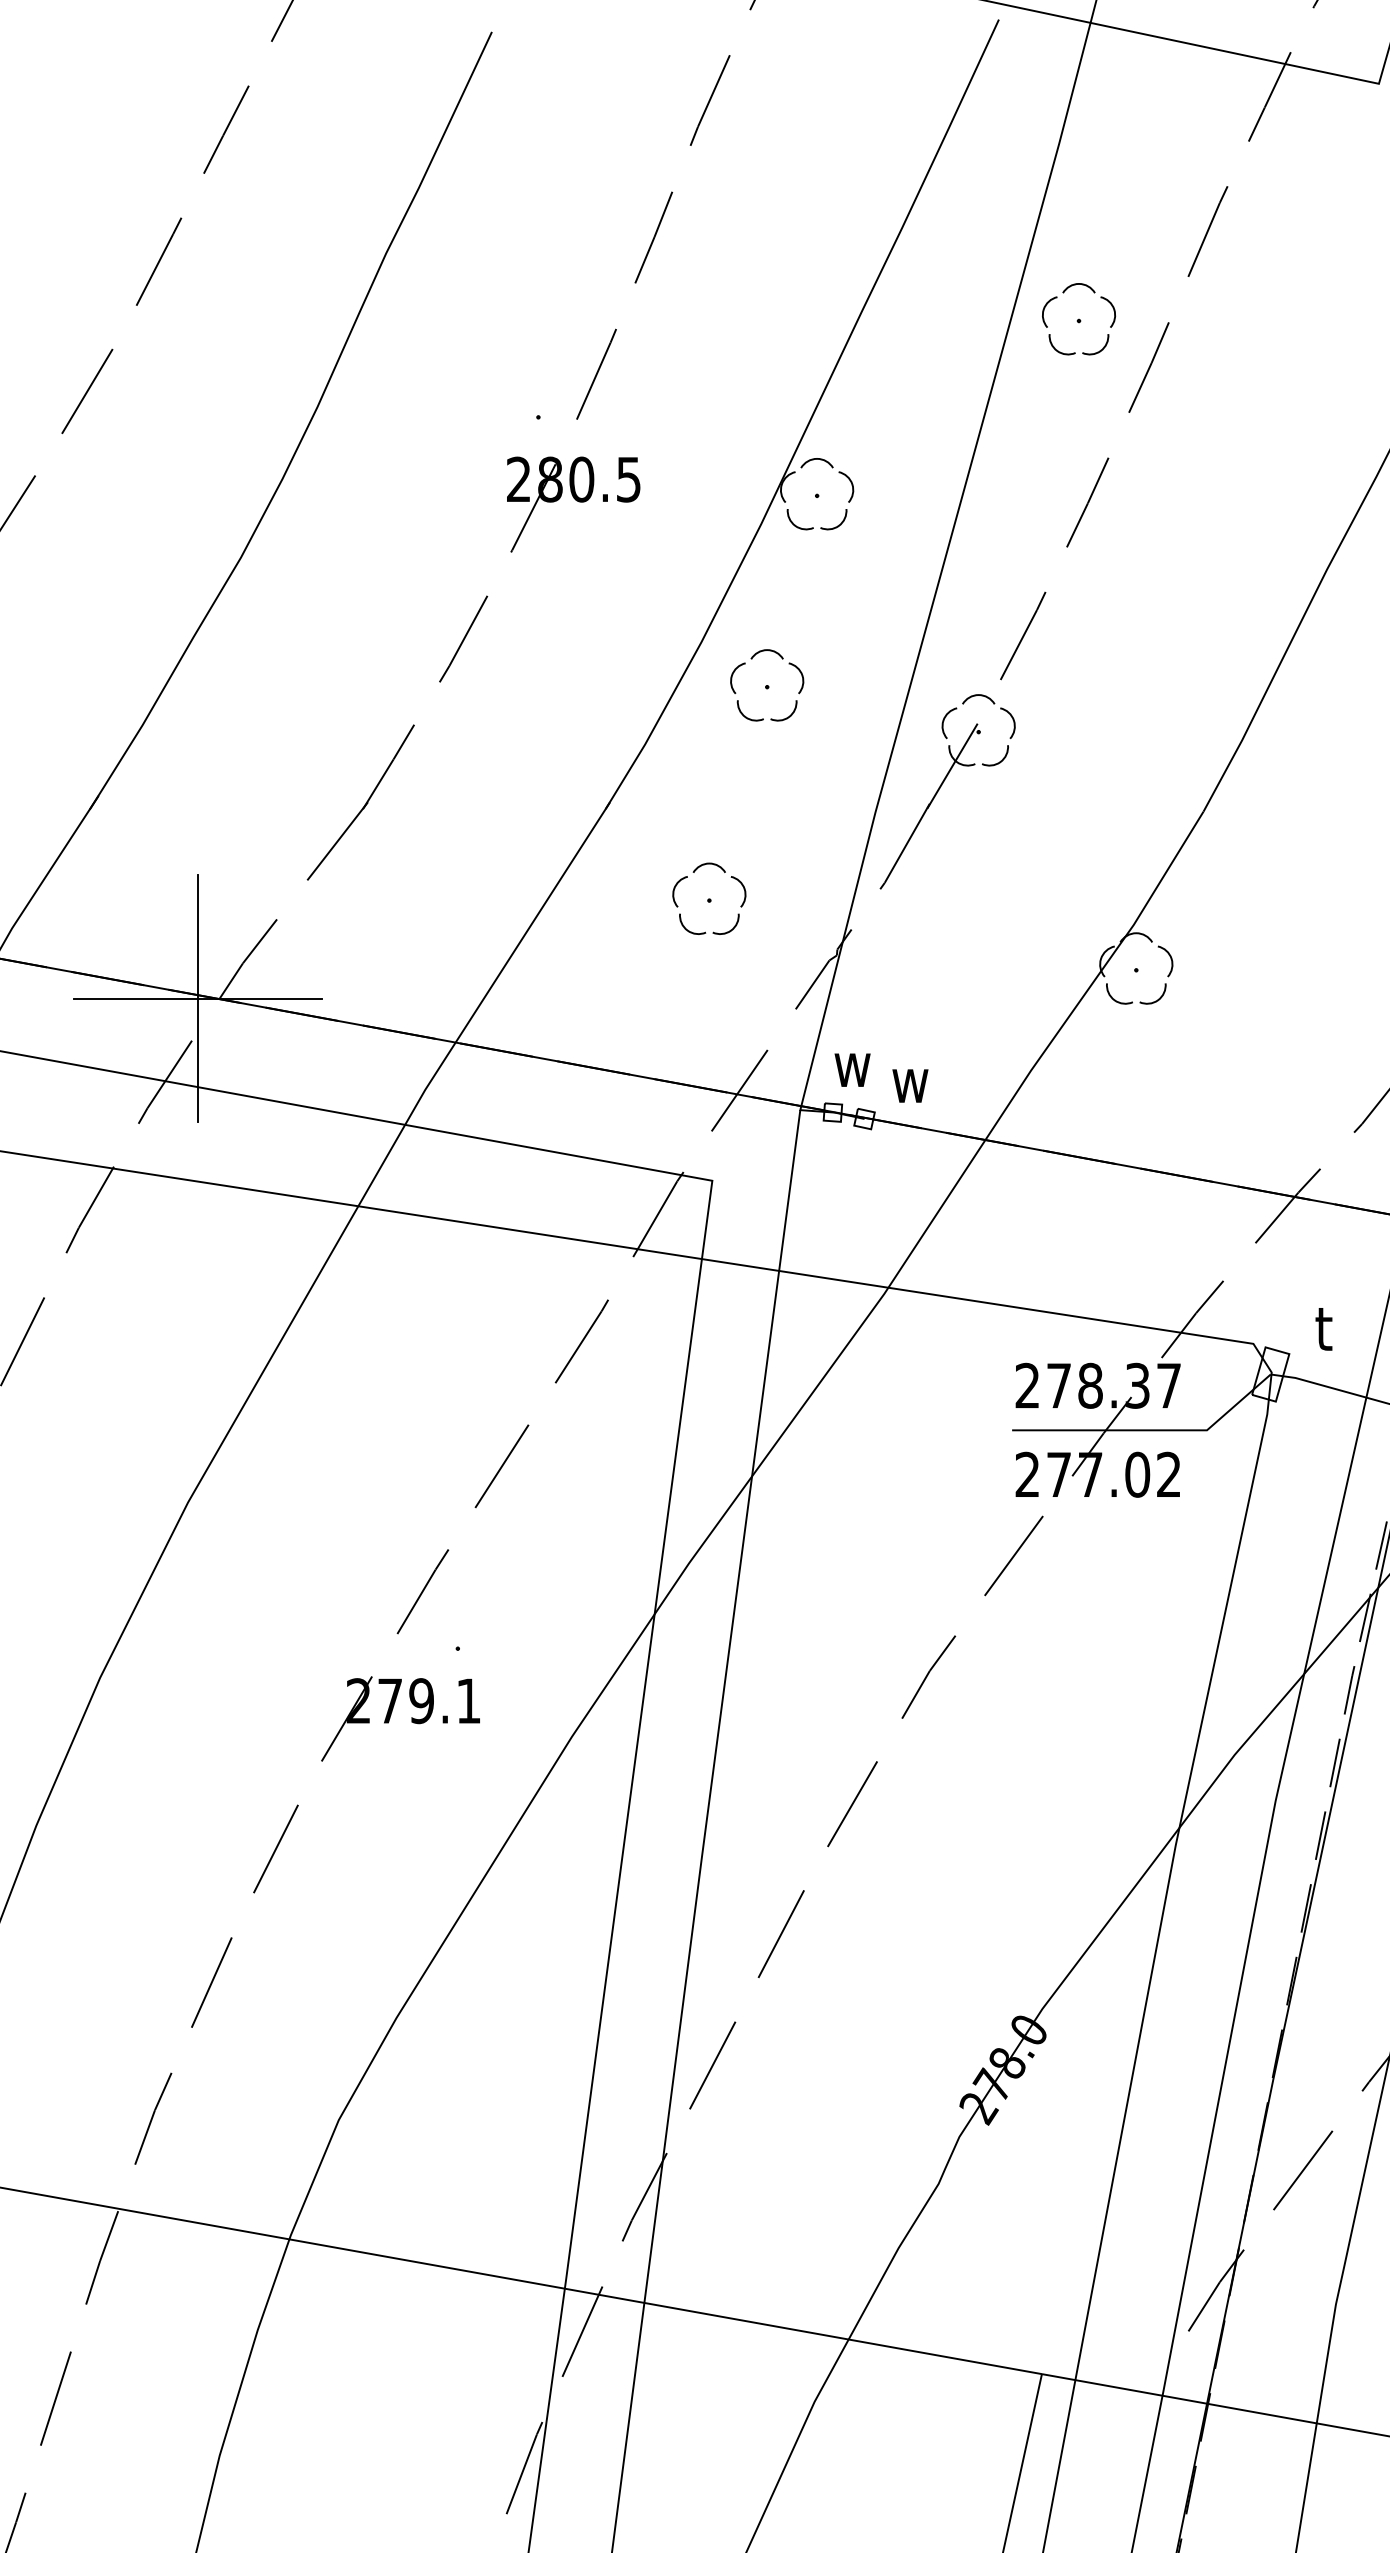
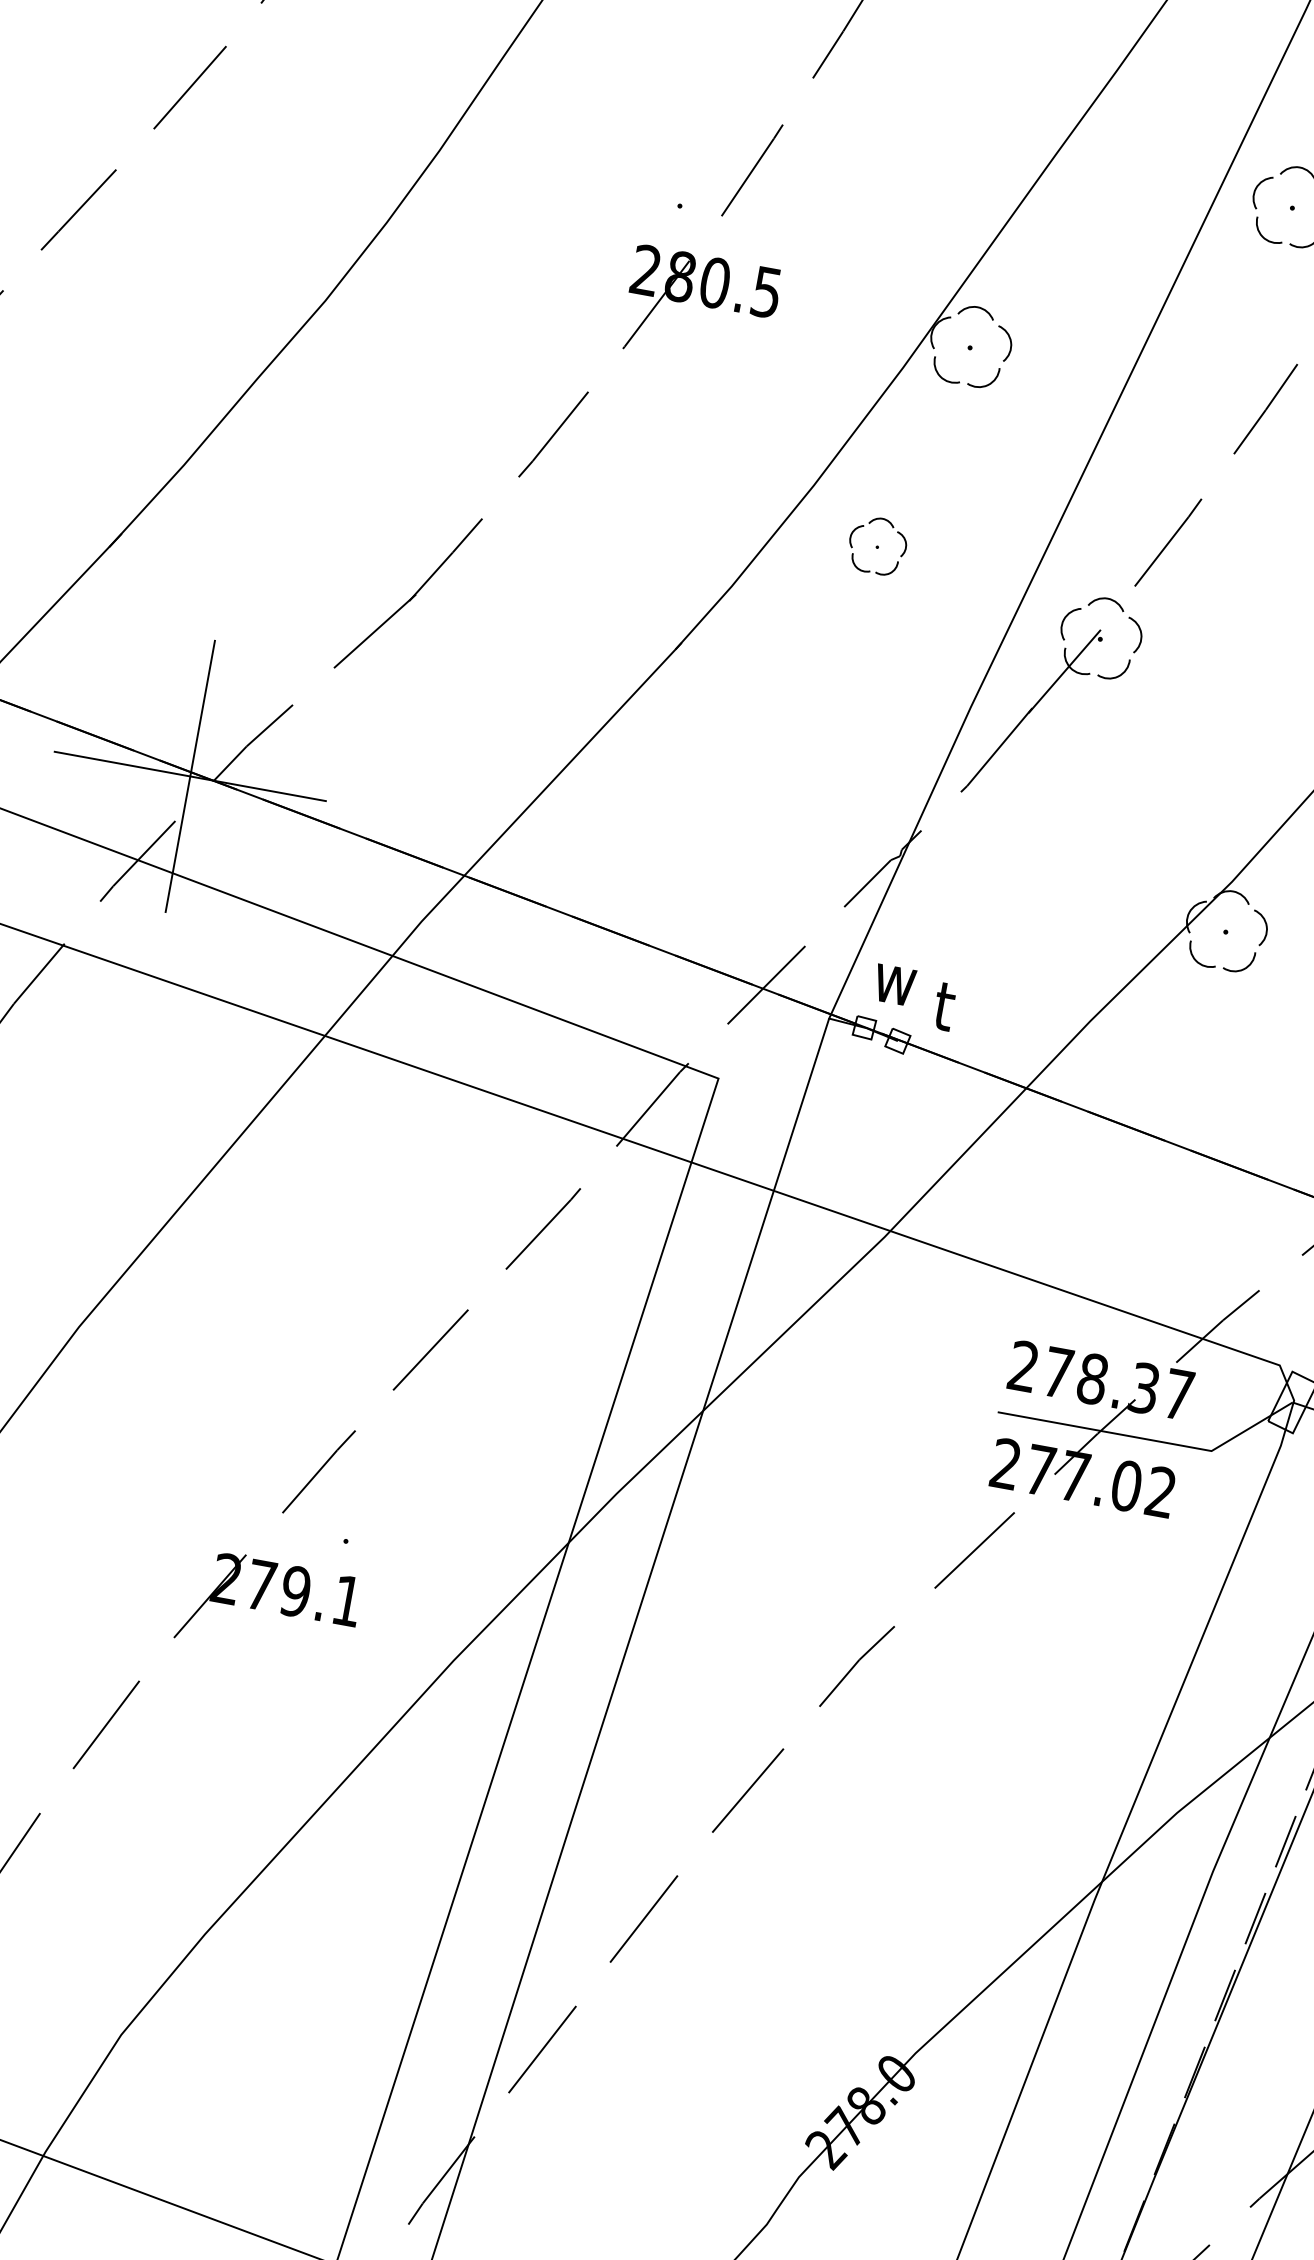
part: (767, 685) -> (877, 546), size x0.7
part: (709, 898) -> (771, 768), removed
text: (909, 1080) -> (954, 1007), w -> t

